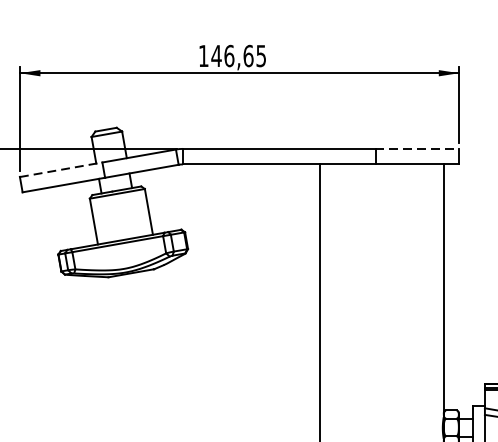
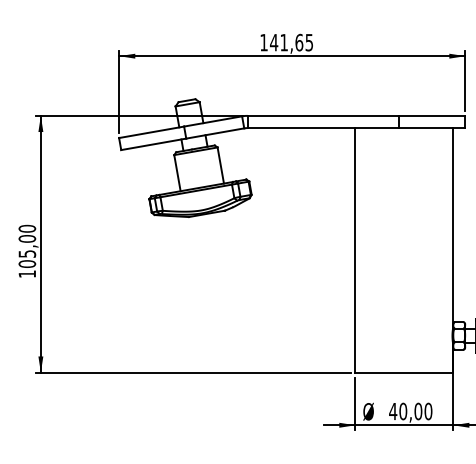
text: (229, 55) -> (284, 42), 146,65 -> 141,65
line: (417, 148) -> (432, 115), dashed -> solid
line: (62, 170) -> (152, 132), dashed -> solid

